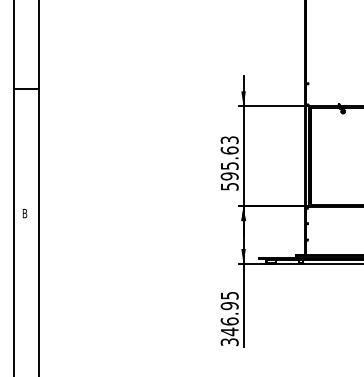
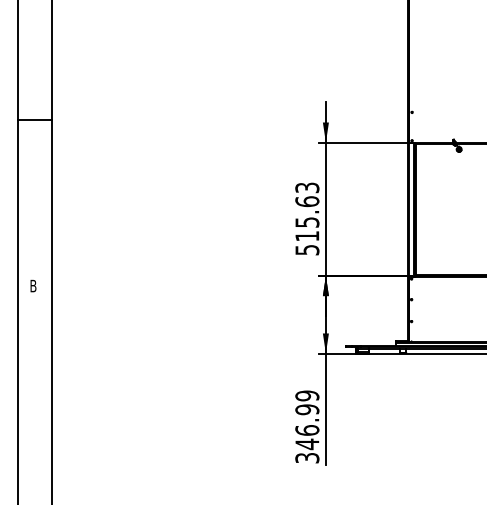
text: (229, 176) -> (307, 236), 595.63 -> 515.63
text: (229, 295) -> (307, 395), 346.95 -> 346.99

